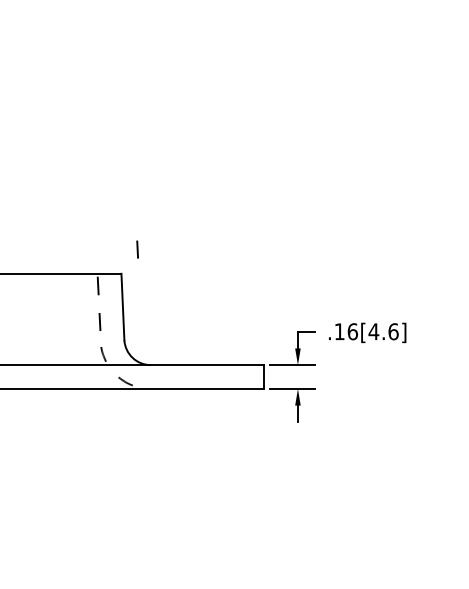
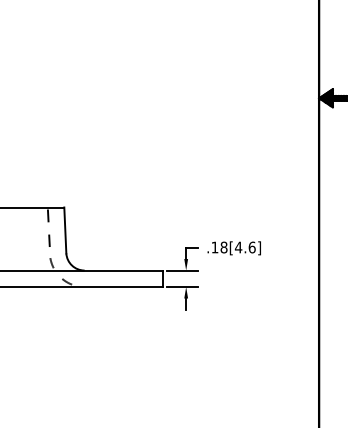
line: (137, 249) -> (75, 190), removed
text: (351, 331) -> (223, 247), .16[4.6] -> .18[4.6]

